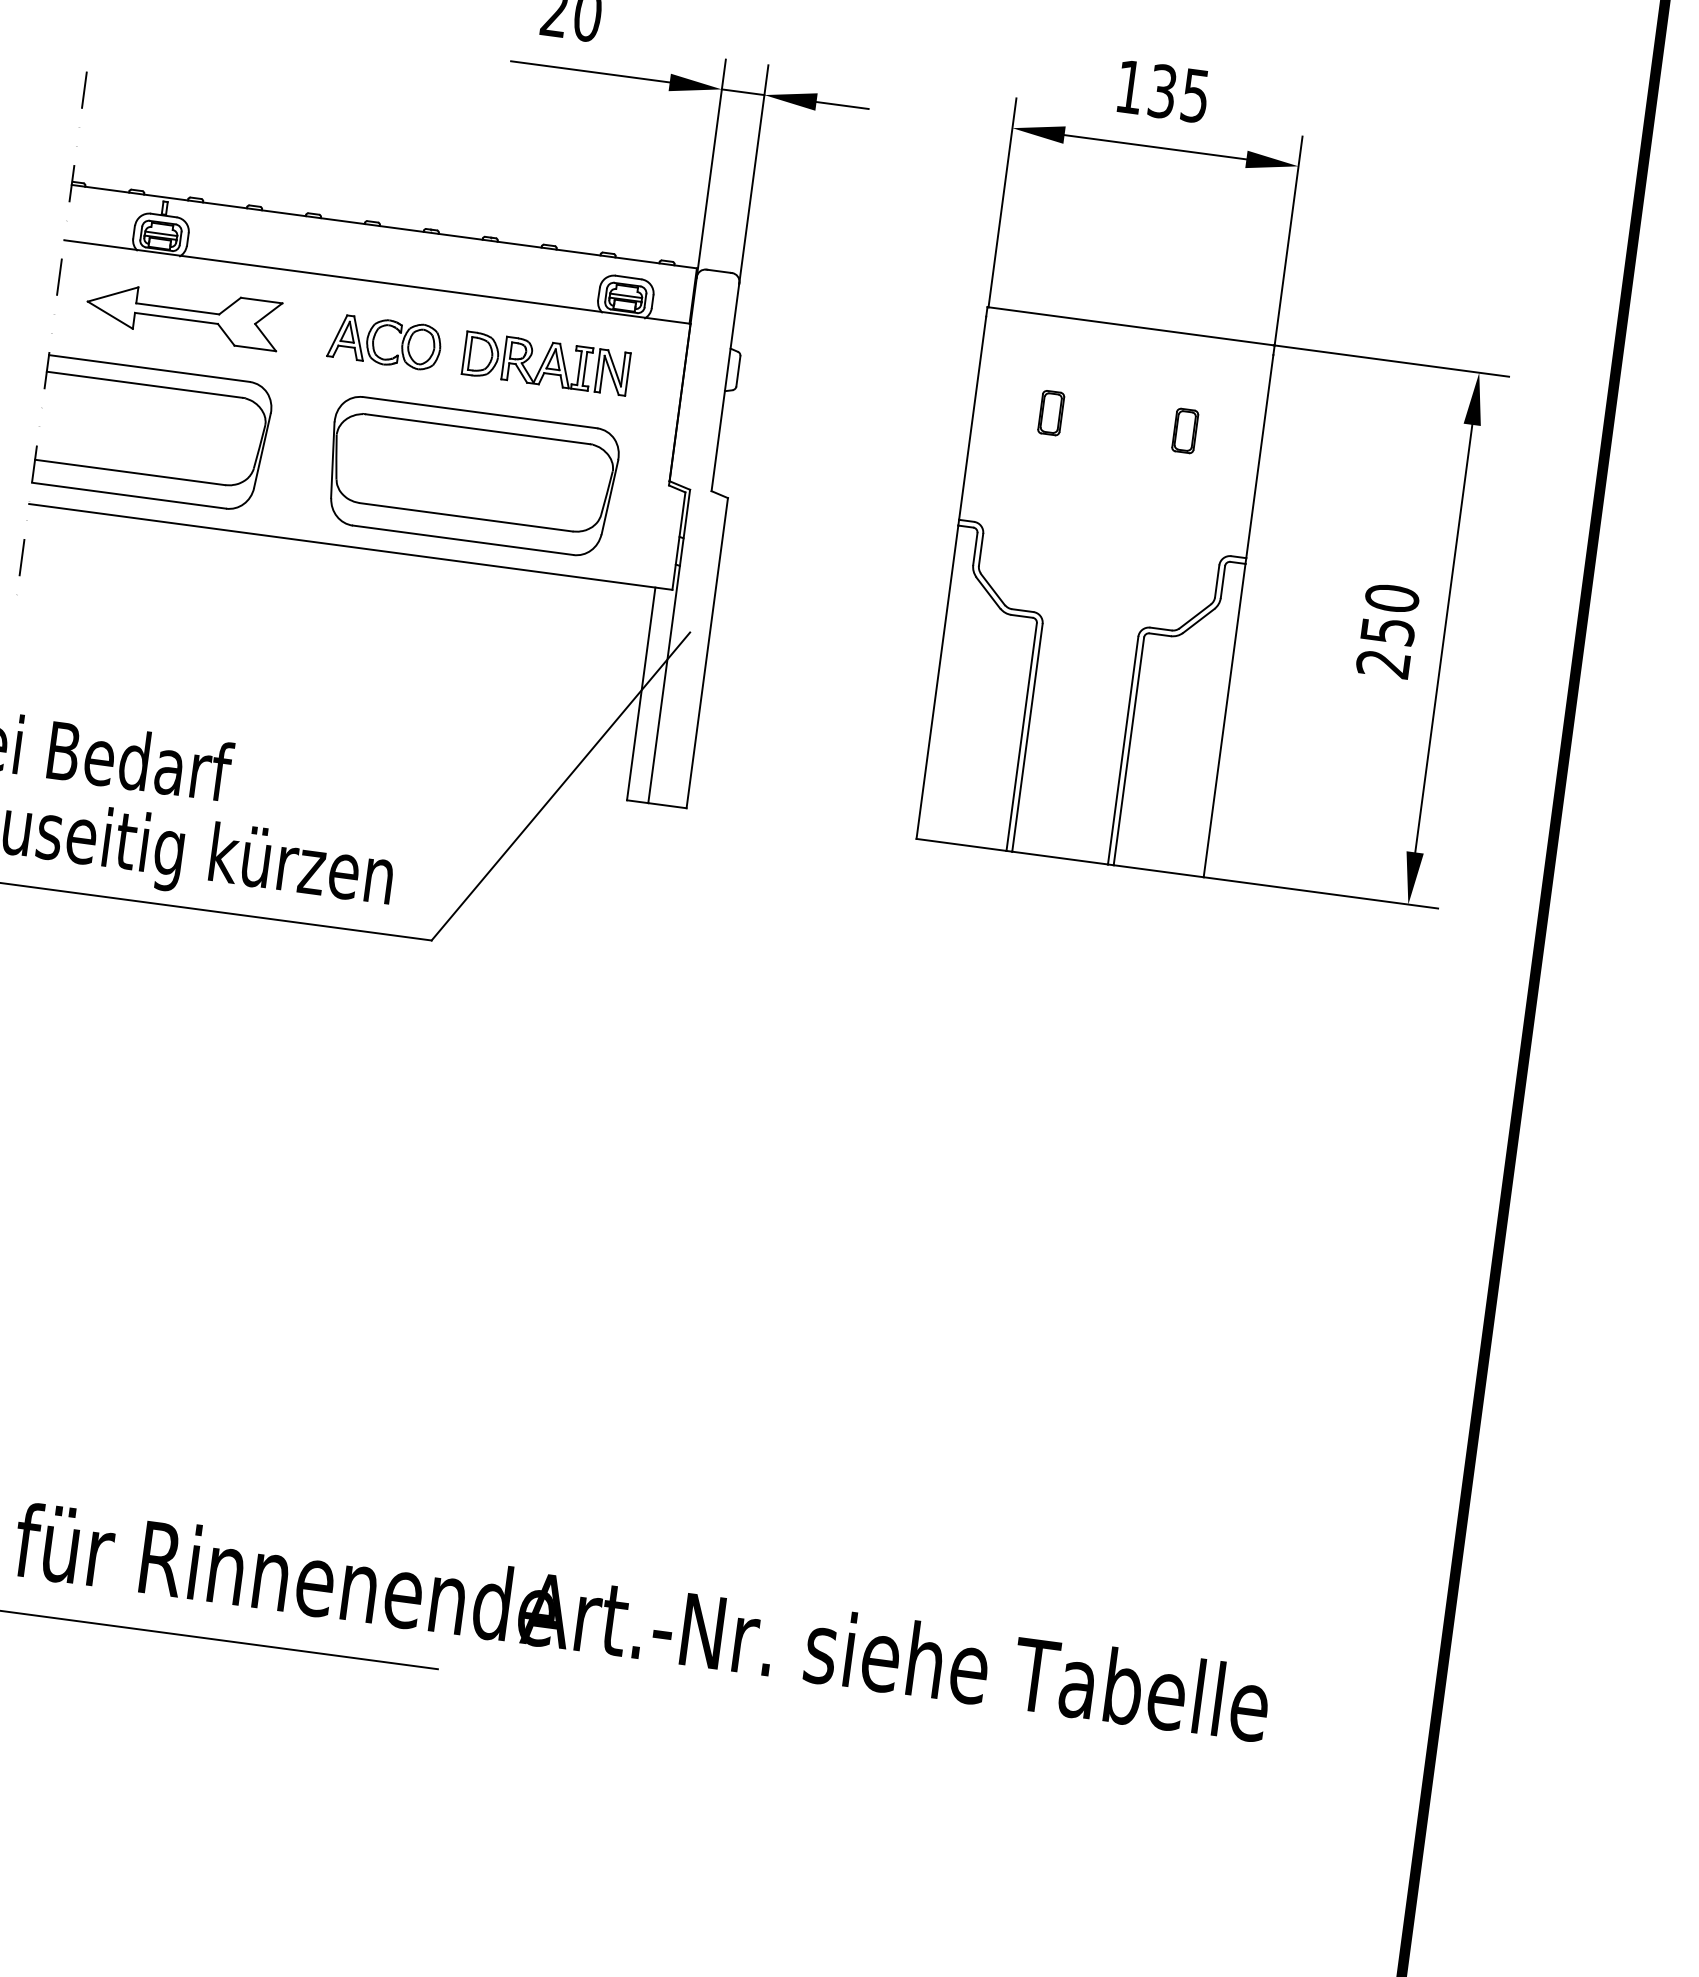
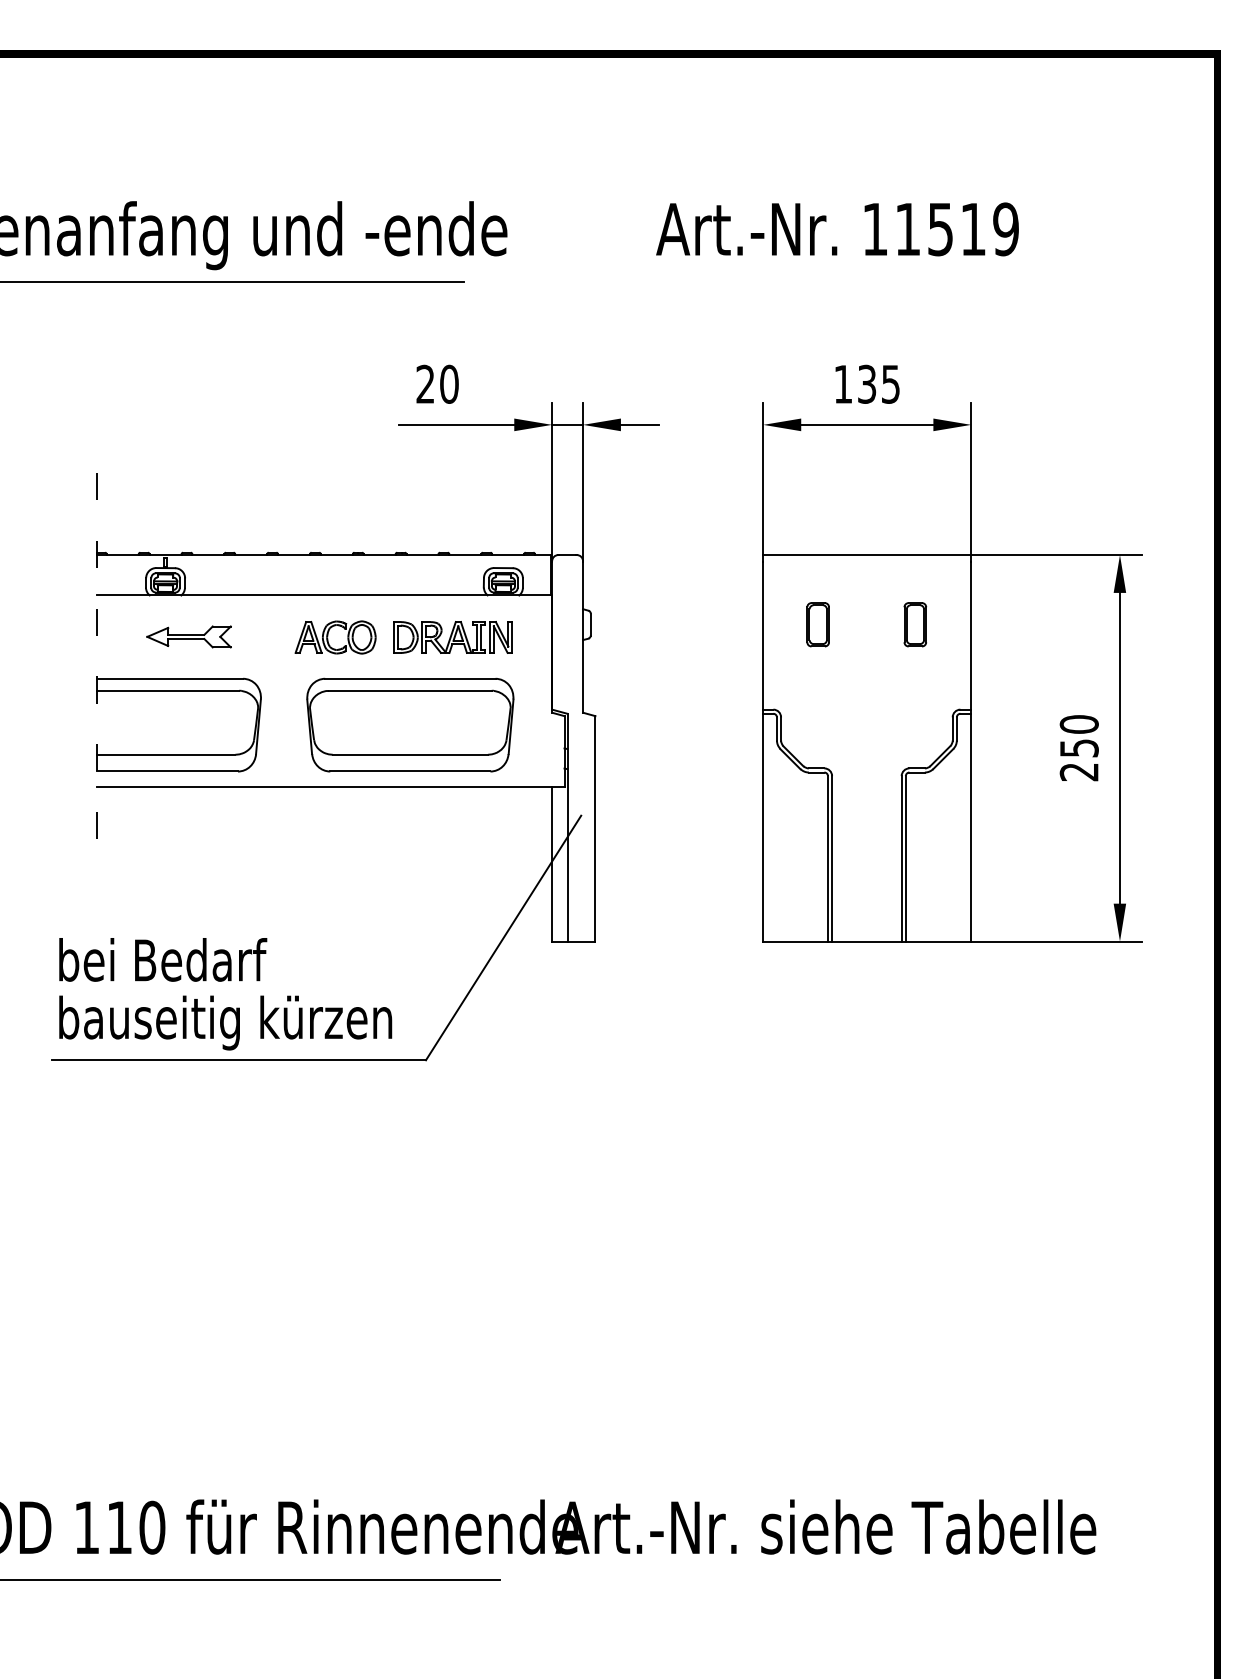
part: (182, 313) -> (188, 636), size x0.6
part: (1050, 412) -> (817, 624), size x1.4
part: (1185, 430) -> (915, 624), size x1.4

